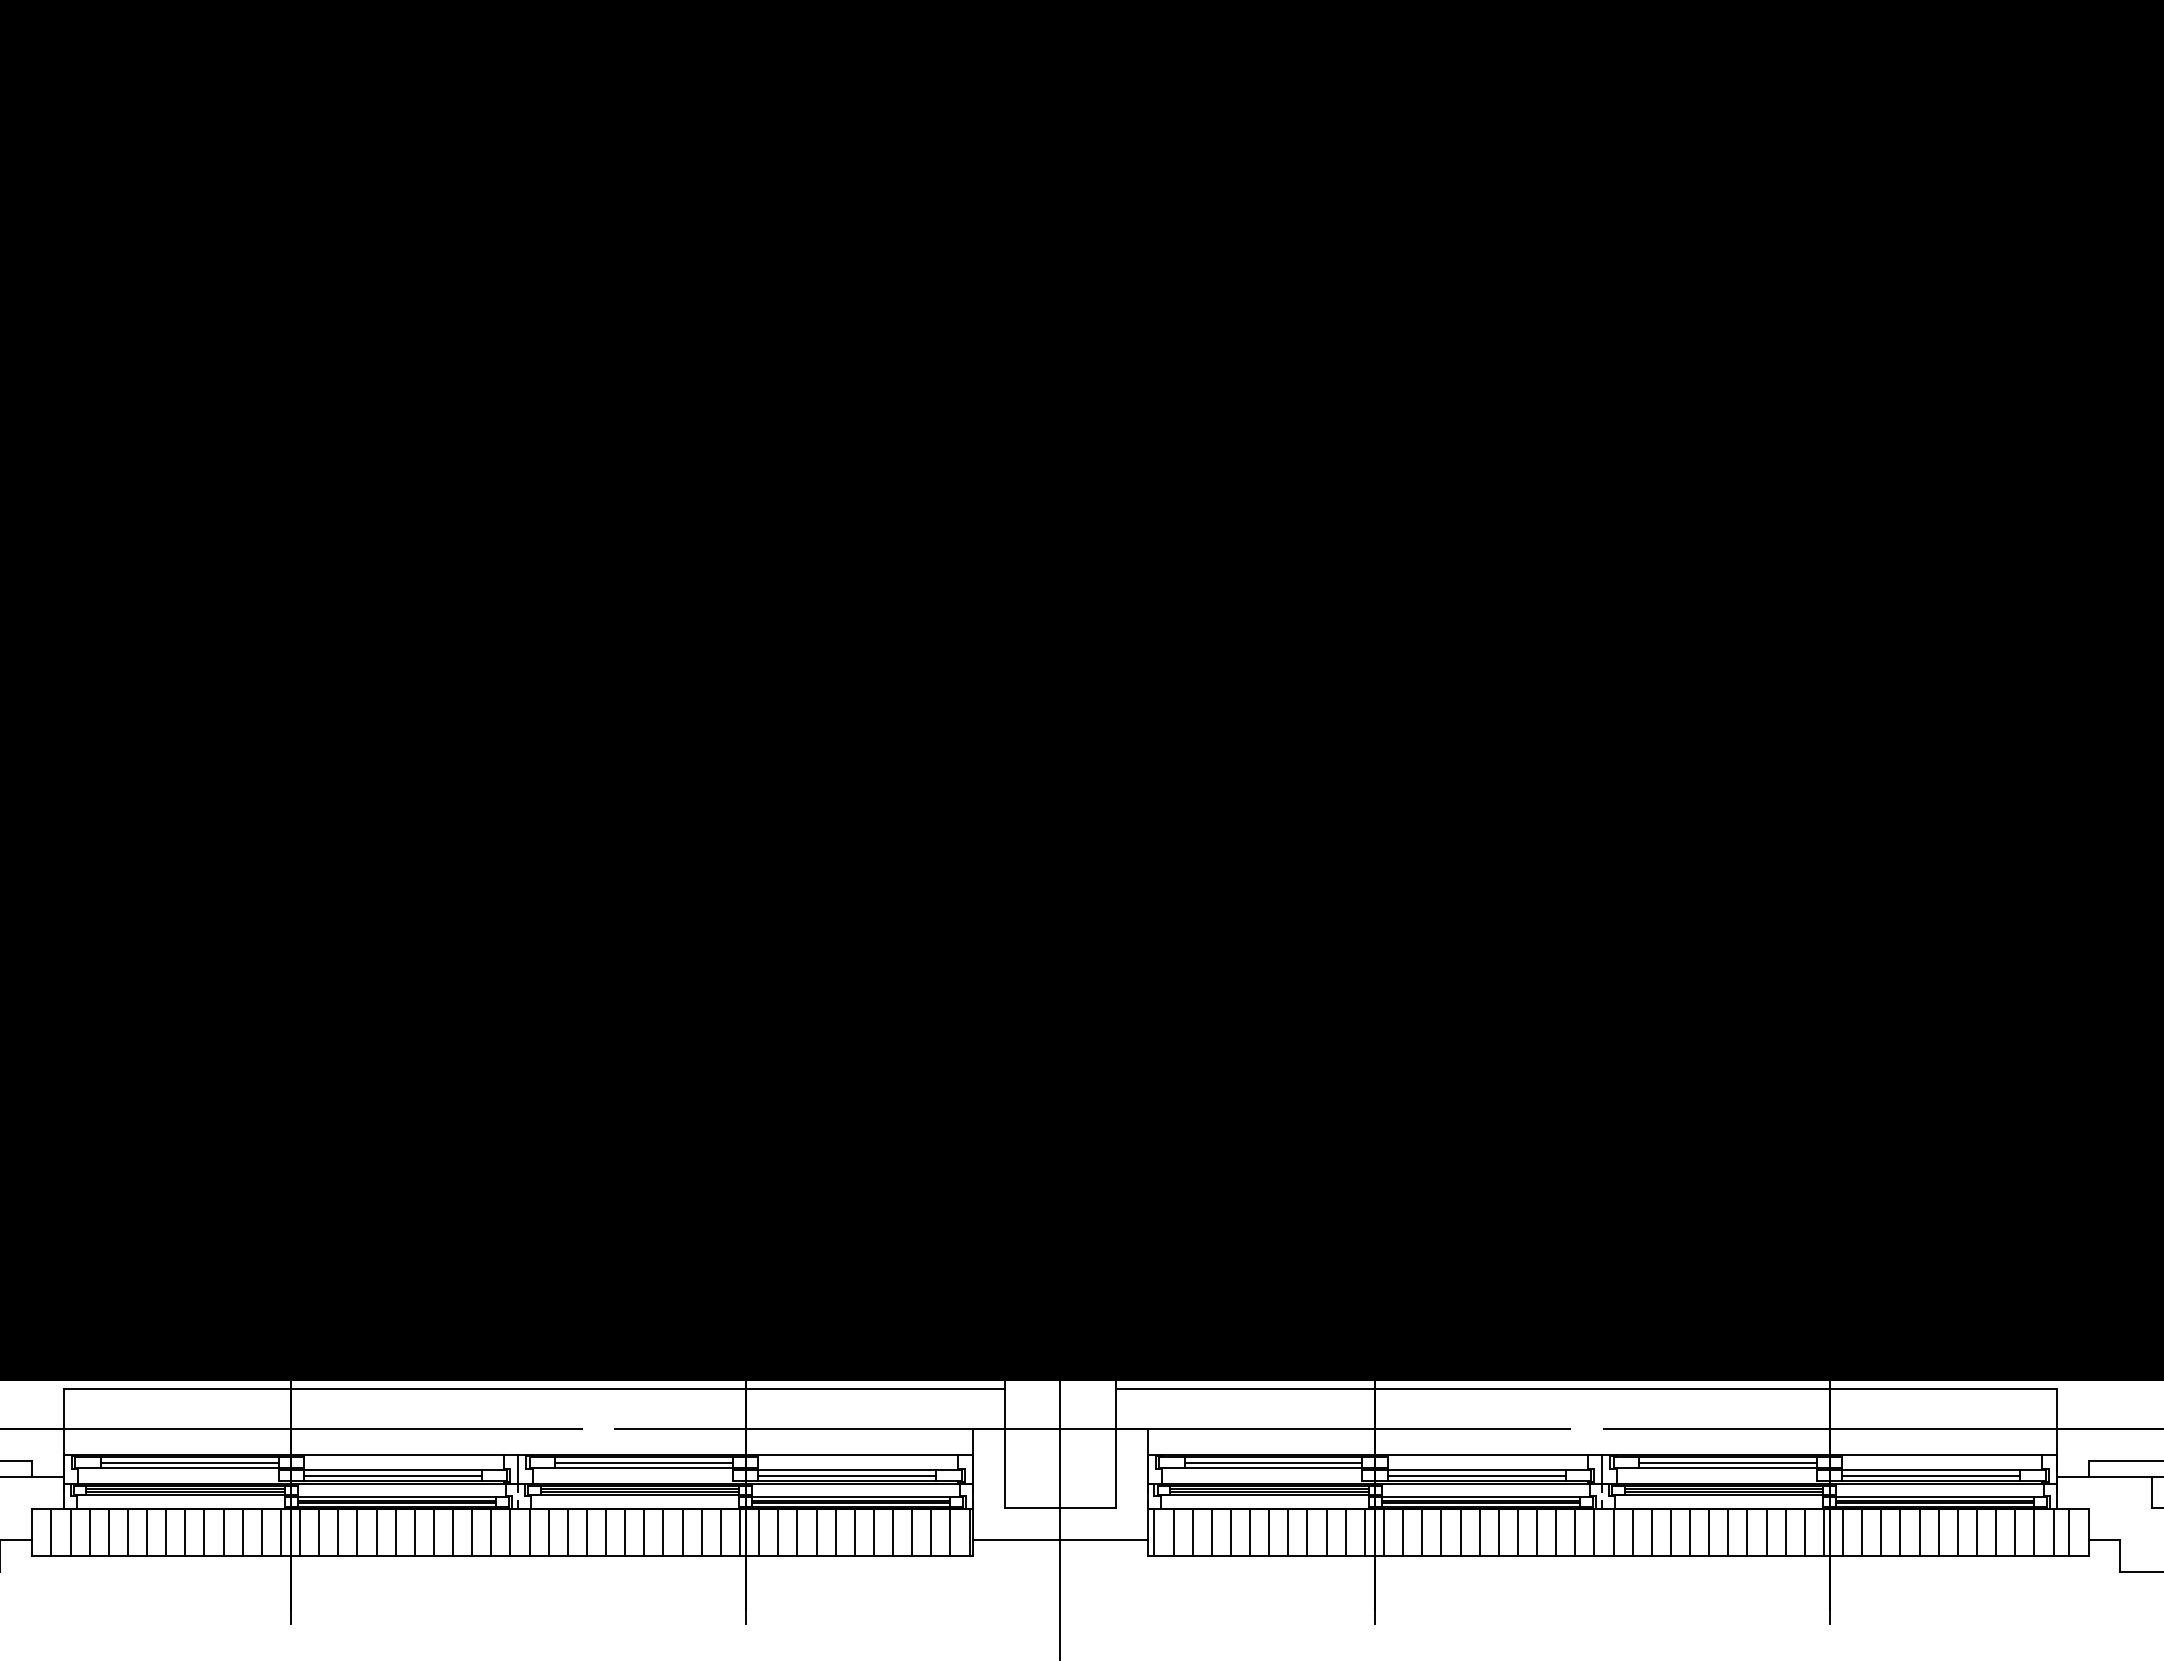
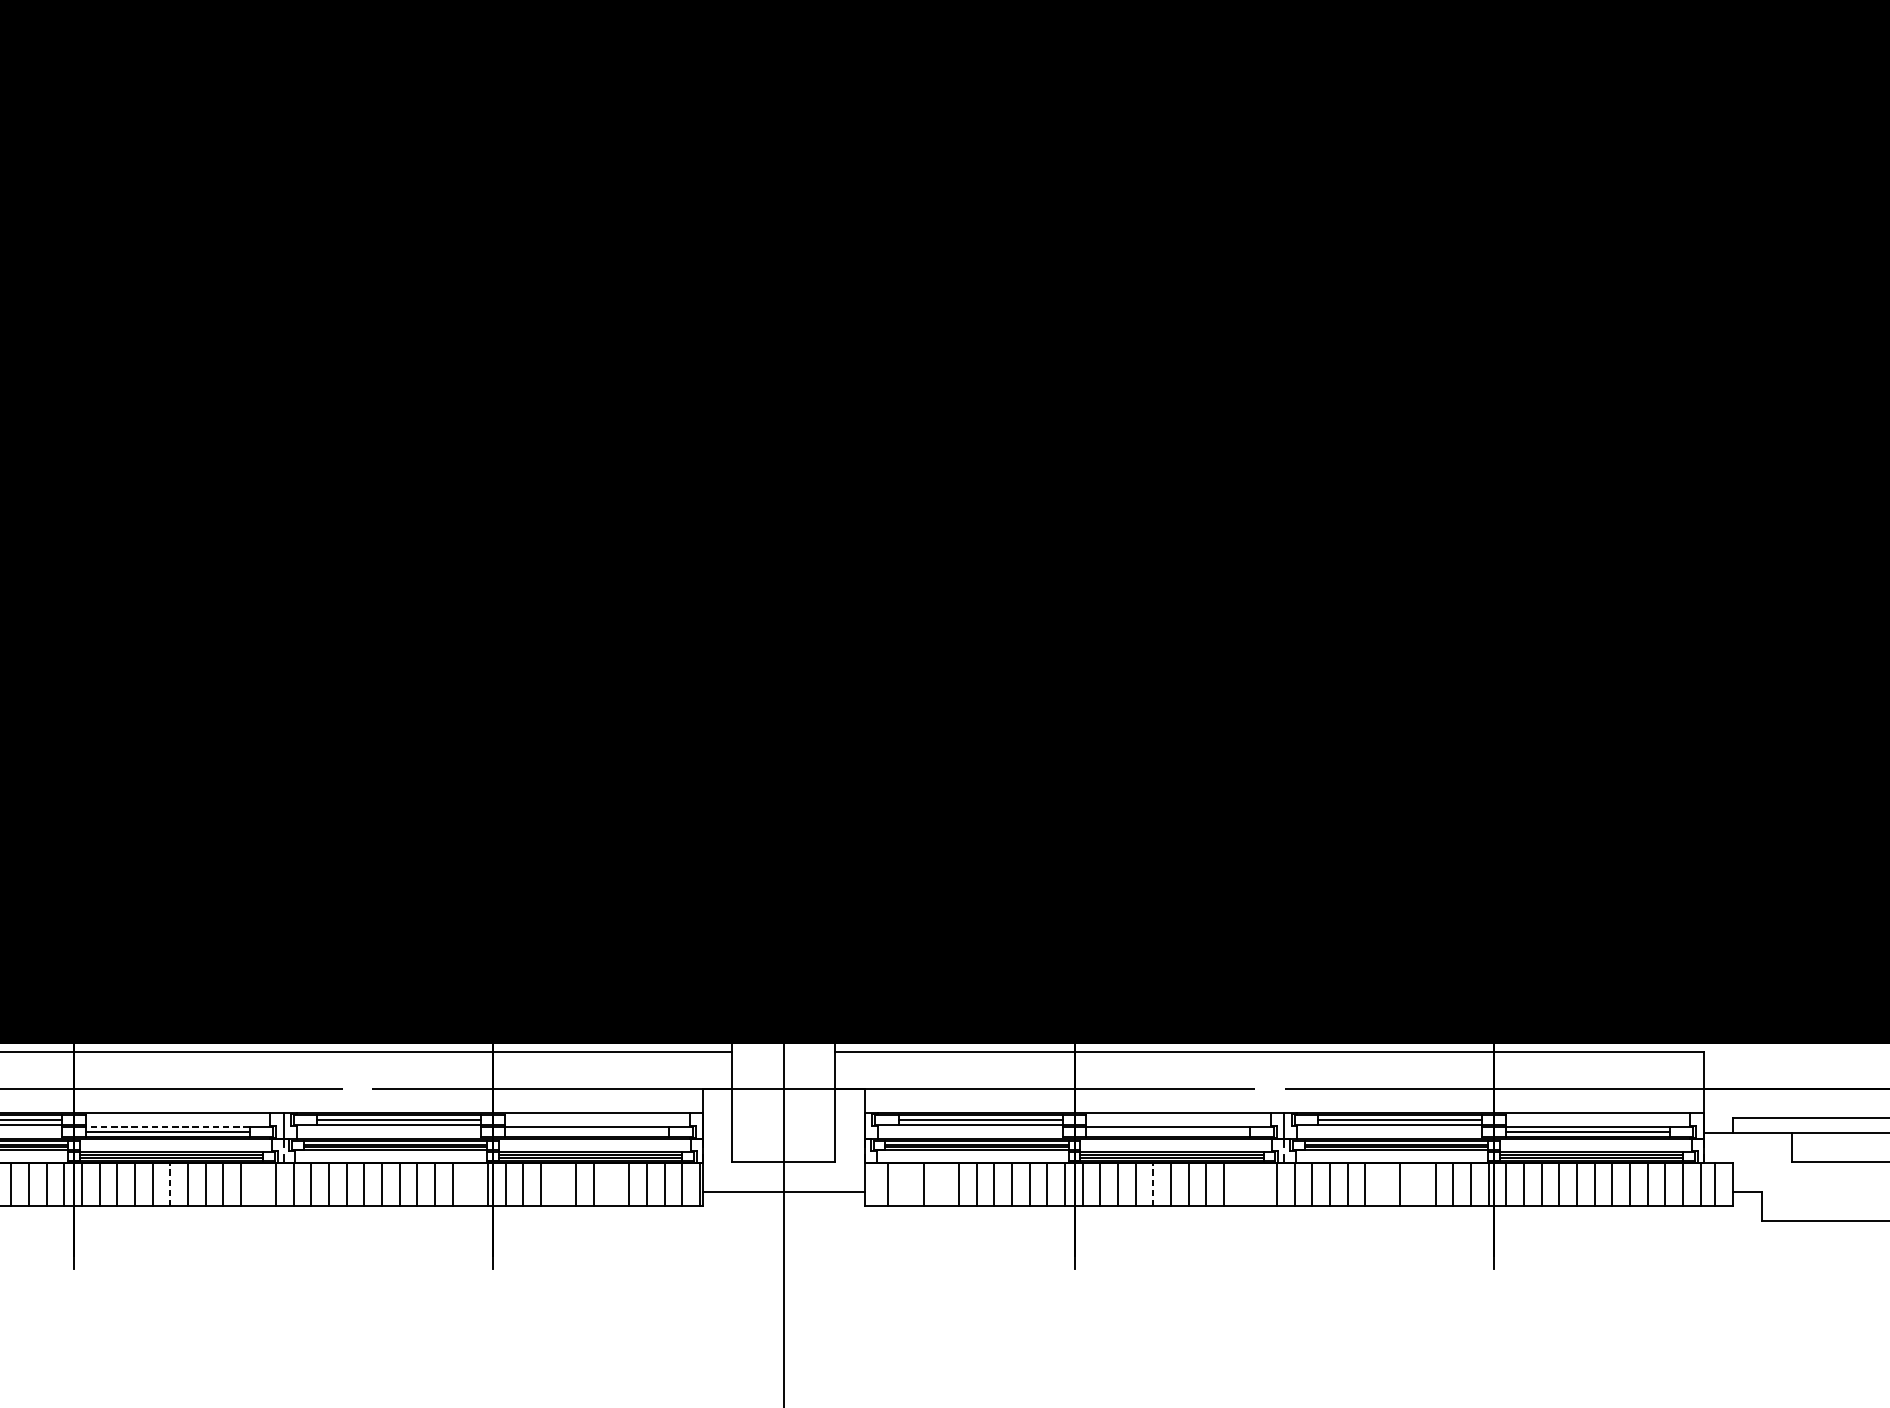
line: (392, 1470) -> (167, 1127), solid -> dashed
line: (847, 1476) -> (587, 1132), removed
line: (1476, 1476) -> (1167, 1132), removed
line: (395, 1532) -> (170, 1184), solid -> dashed
line: (491, 1532) -> (258, 1184), removed
line: (720, 1532) -> (470, 1184), removed
line: (816, 1532) -> (558, 1184), removed
line: (873, 1532) -> (611, 1184), removed
line: (1154, 1532) -> (870, 1184), removed
line: (1192, 1532) -> (905, 1184), removed
line: (1230, 1532) -> (940, 1184), removed
line: (1460, 1532) -> (1153, 1184), solid -> dashed
line: (1556, 1532) -> (1241, 1184), removed
line: (1575, 1532) -> (1259, 1184), removed
line: (1709, 1532) -> (1383, 1184), removed
line: (1747, 1532) -> (1418, 1184), removed

